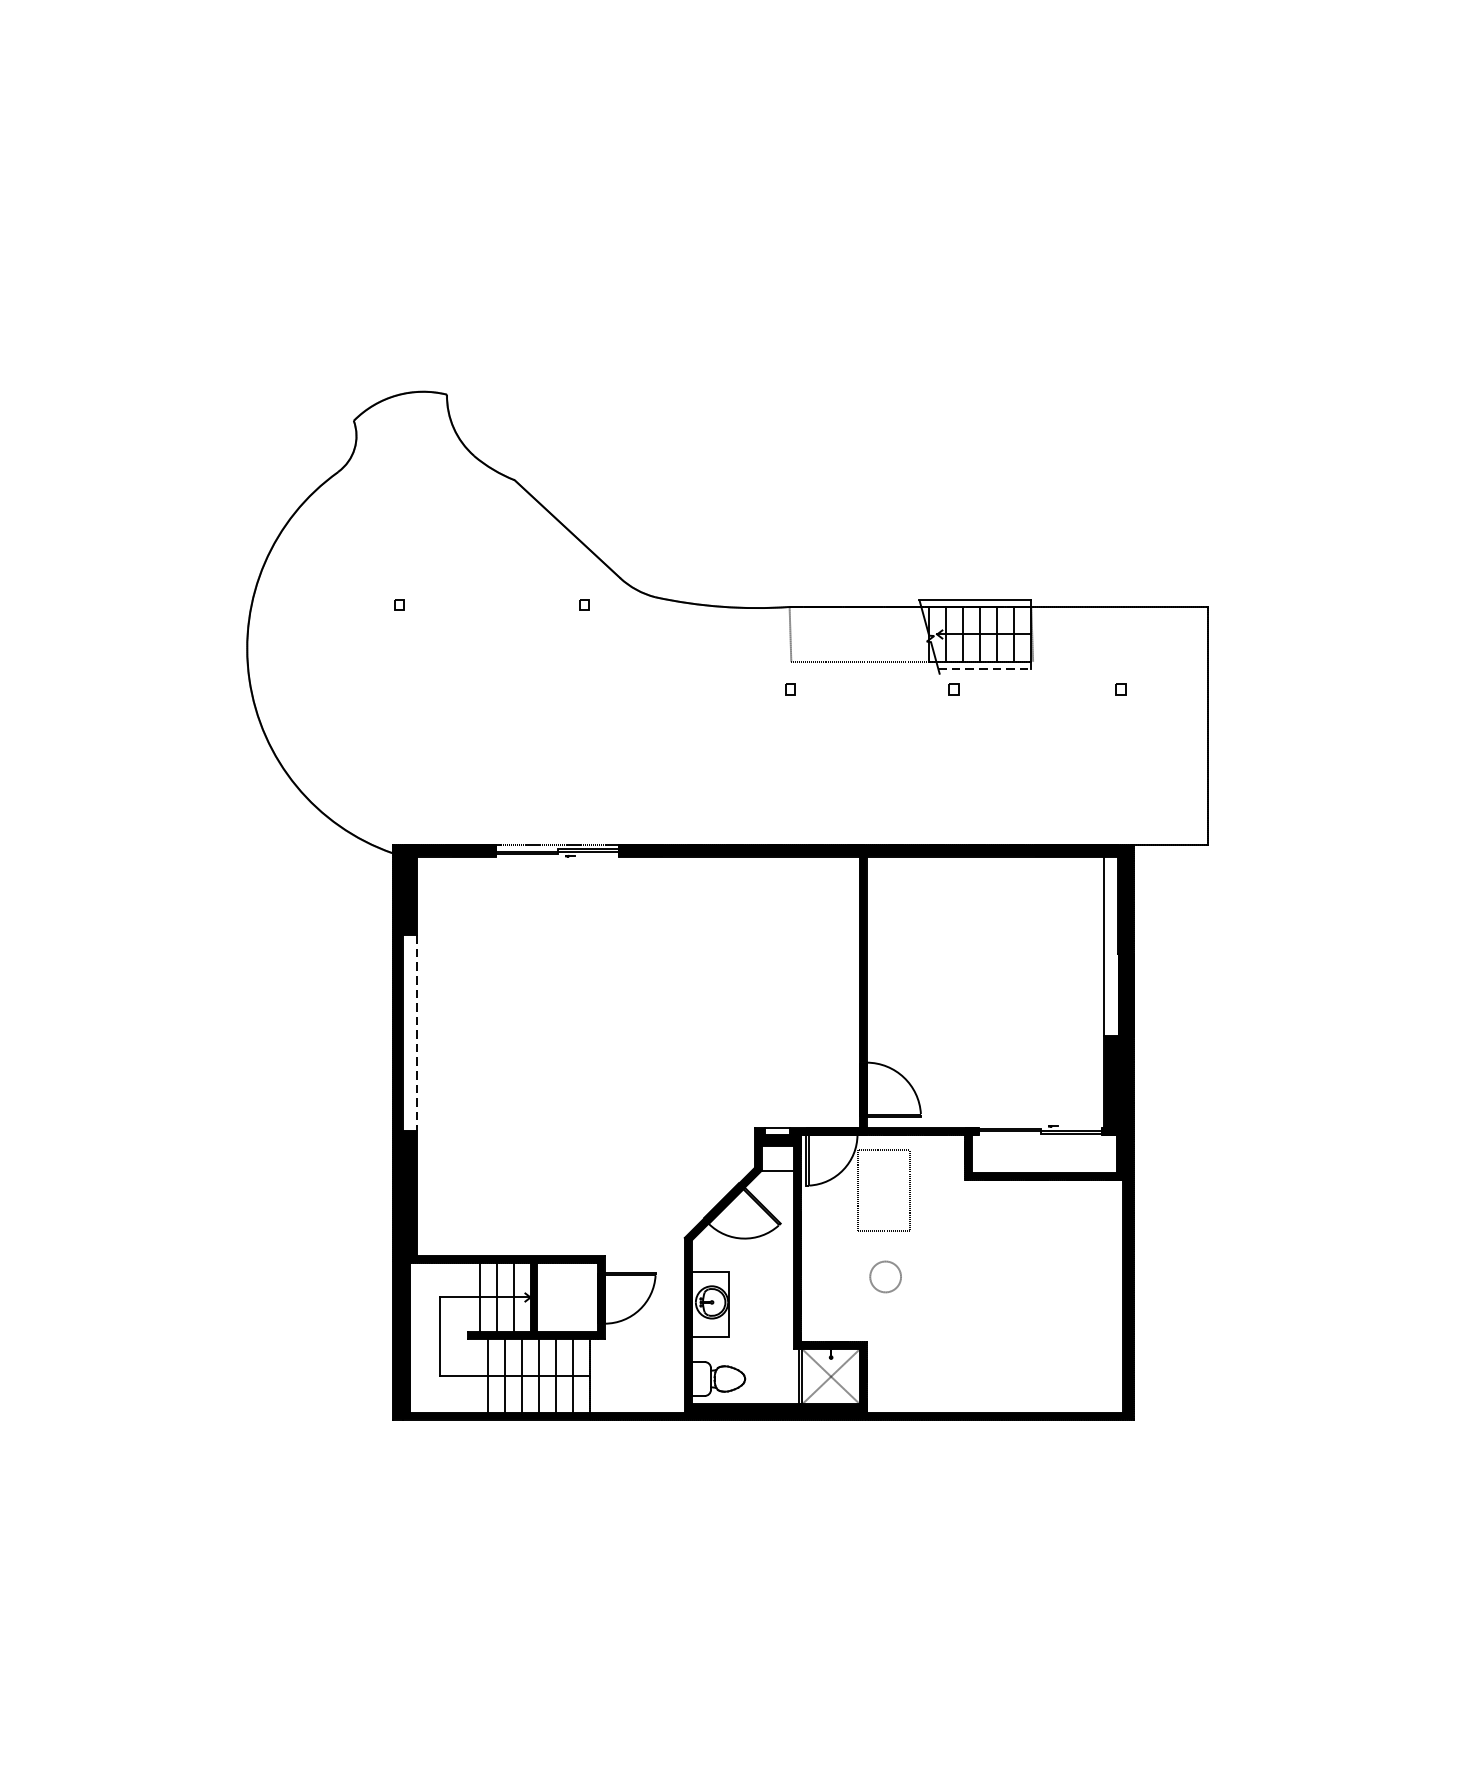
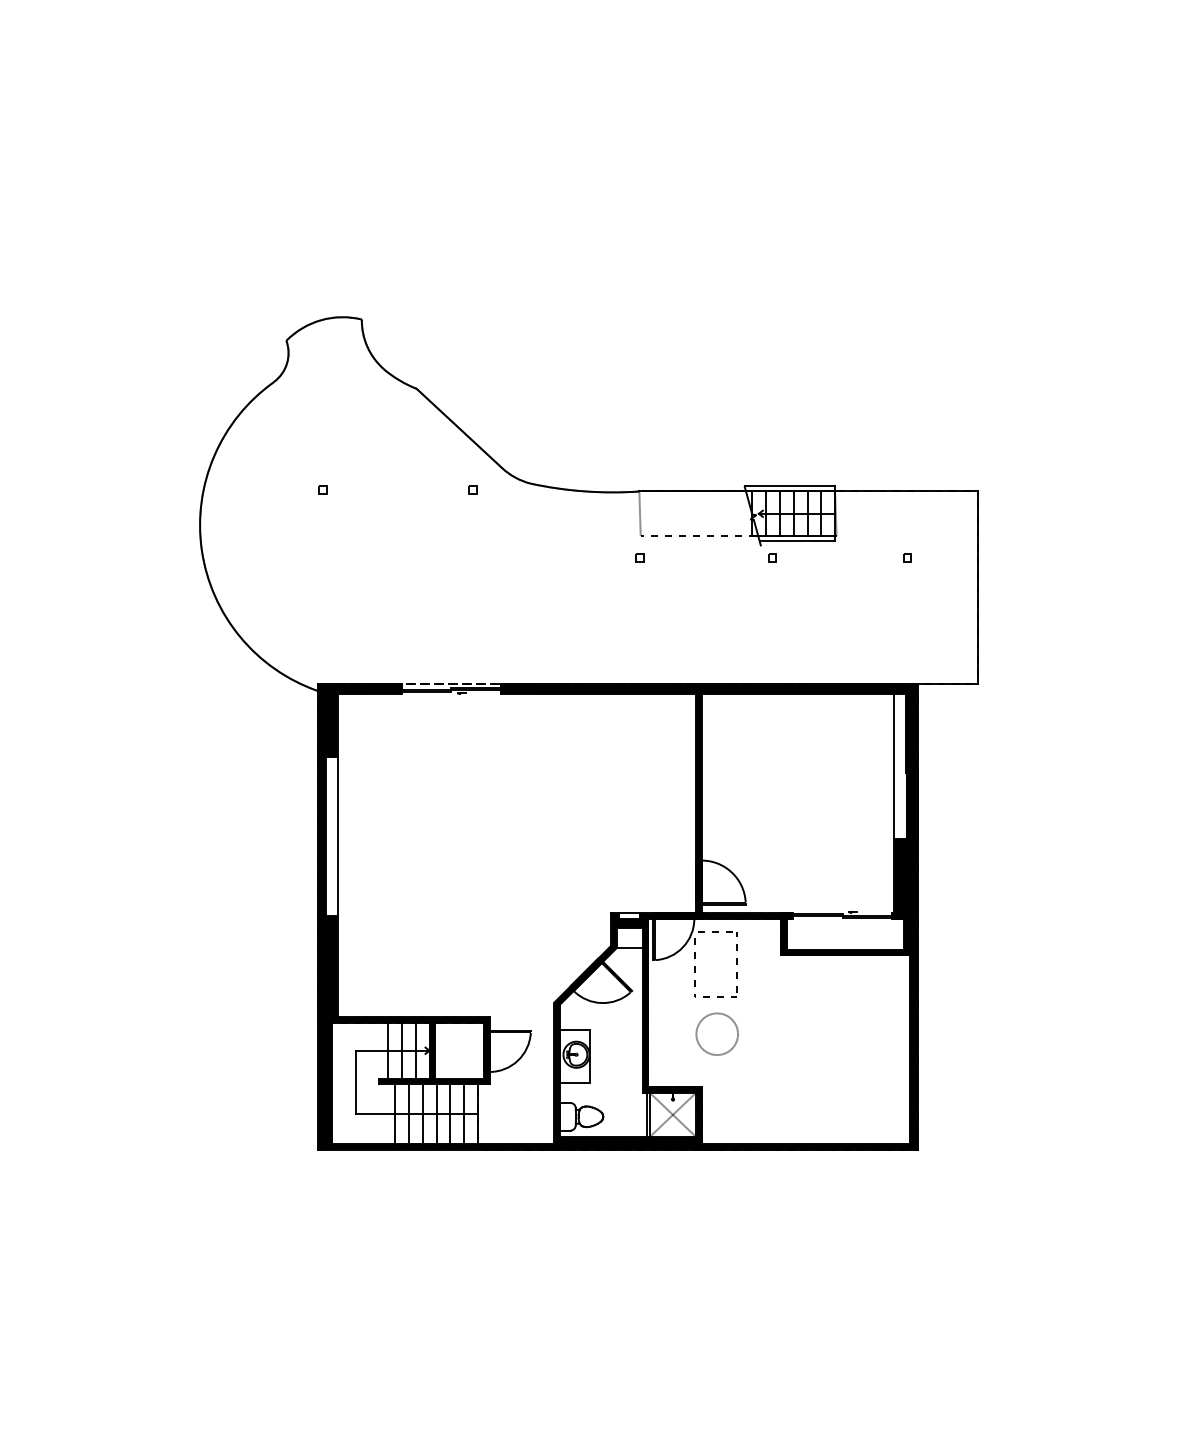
line: (984, 668) -> (797, 541), dashed -> solid
line: (416, 1032) -> (337, 836), dashed -> solid
circle: (884, 1276) -> (716, 1033), size x1.67

